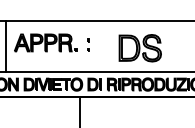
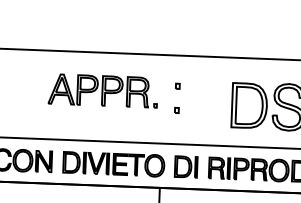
part: (88, 44) -> (177, 96), size x1.4
line: (6, 46) -> (34, 94), removed

